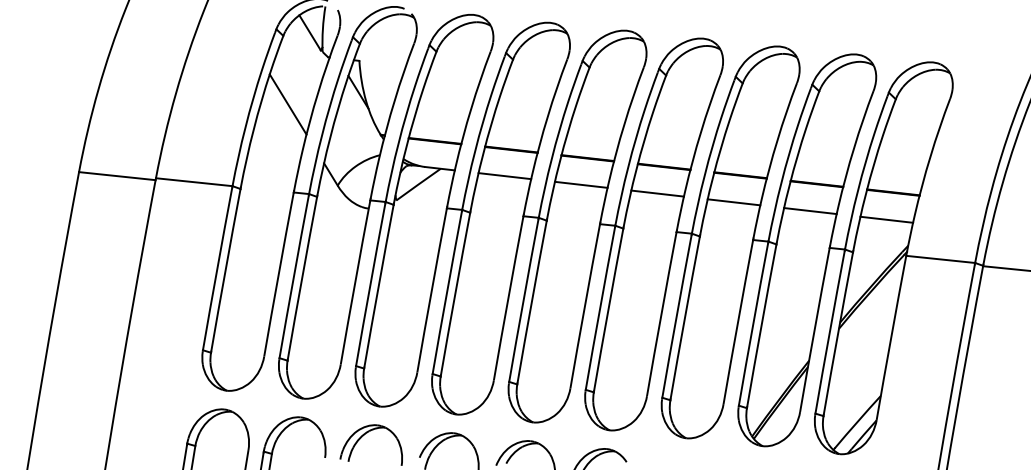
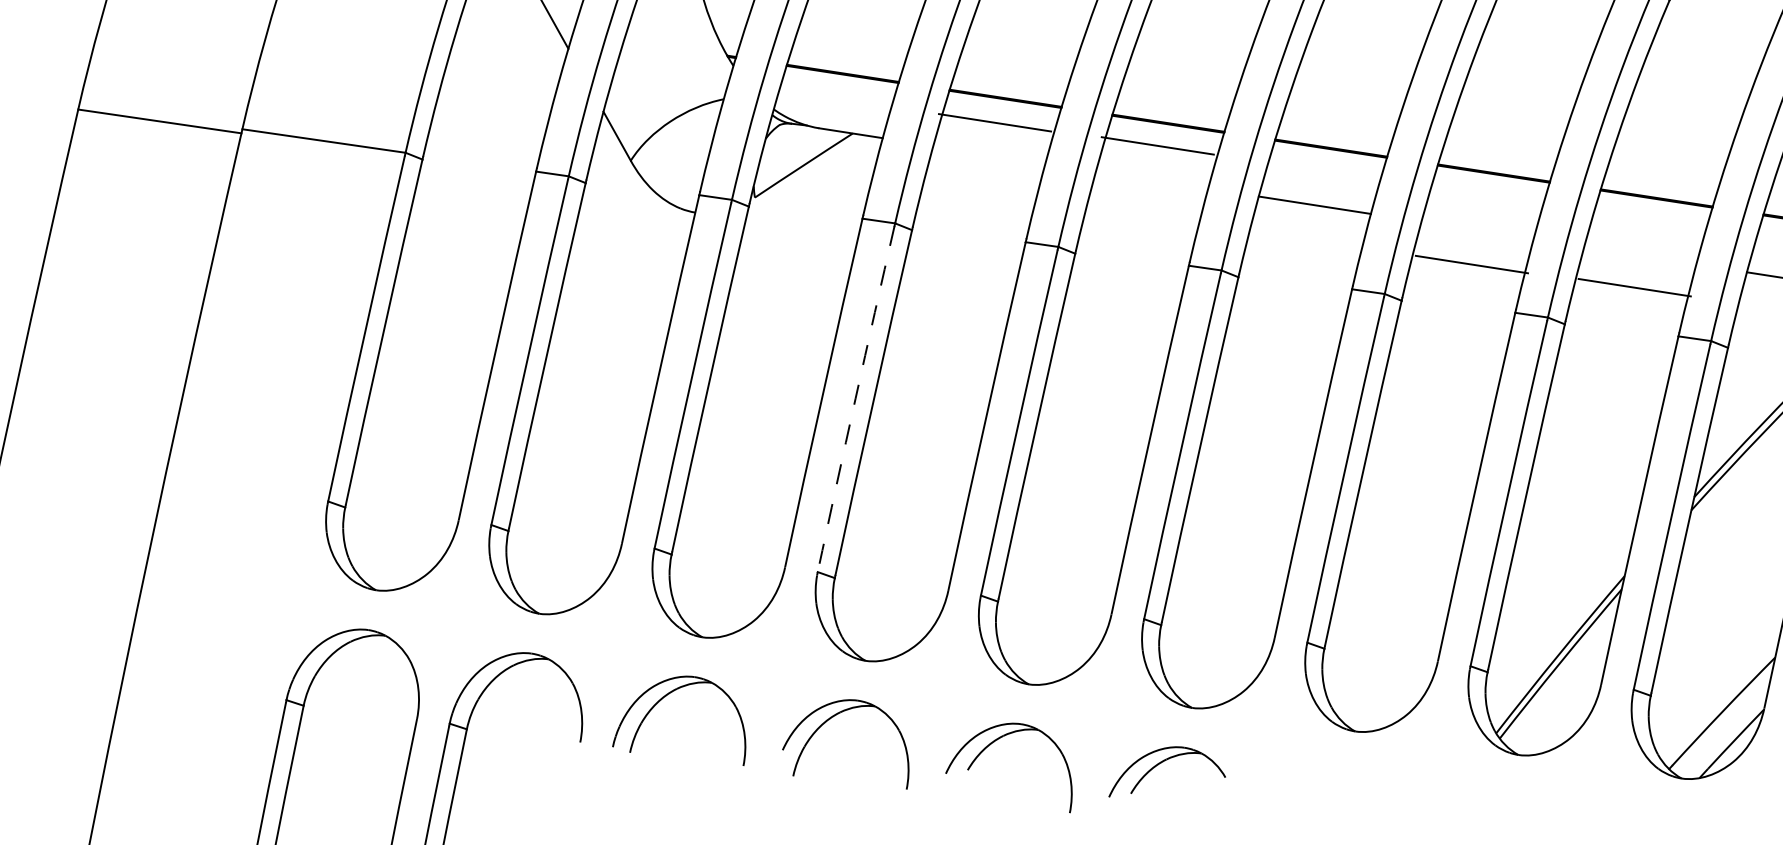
line: (504, 176) -> (994, 123), moved
line: (580, 184) -> (1156, 145), moved
line: (733, 202) -> (1470, 264), moved
line: (810, 211) -> (1634, 288), moved
arc: (447, 292) -> (856, 398), solid -> dashed

